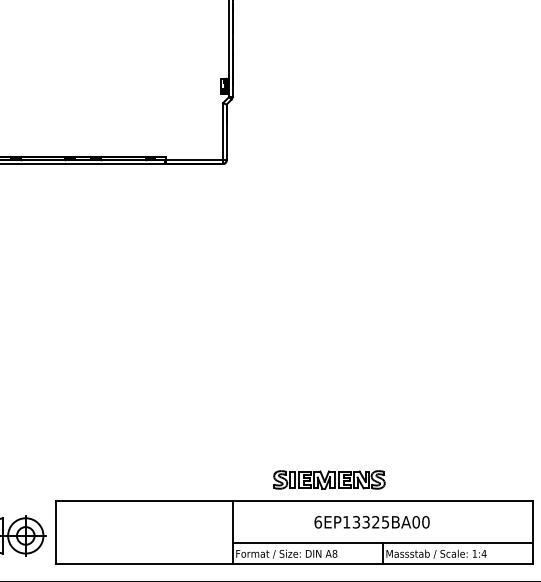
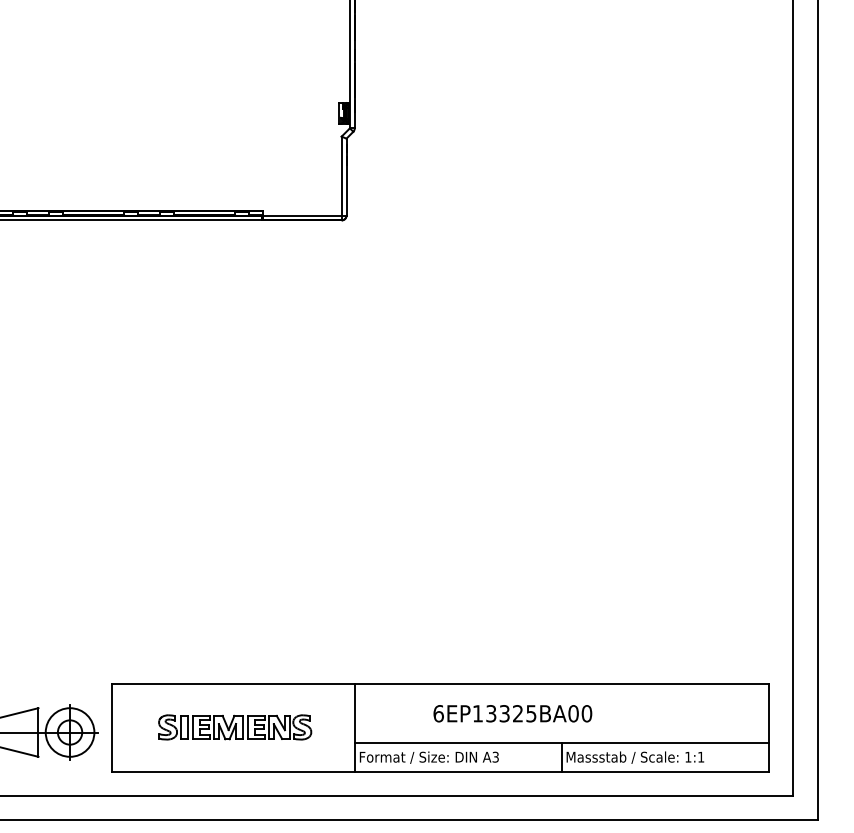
part: (329, 479) -> (235, 727), moved
text: (371, 522) -> (512, 713), moved
text: (334, 553) -> (495, 756), A8 -> A3
text: (483, 553) -> (700, 756), 1:4 -> 1:1

